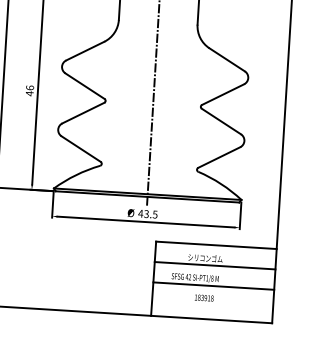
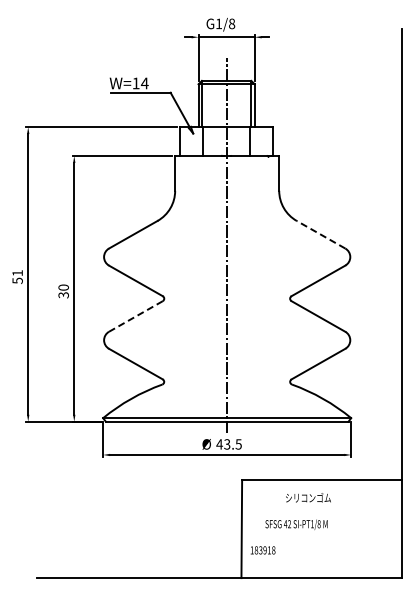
line: (227, 59) -> (321, 234), solid -> dashed
text: (29, 90) -> (63, 291), 46 -> 30
line: (83, 113) -> (135, 316), solid -> dashed
line: (214, 265) -> (321, 506), removed
line: (213, 285) -> (321, 533), removed
text: (203, 298) -> (262, 550), moved

